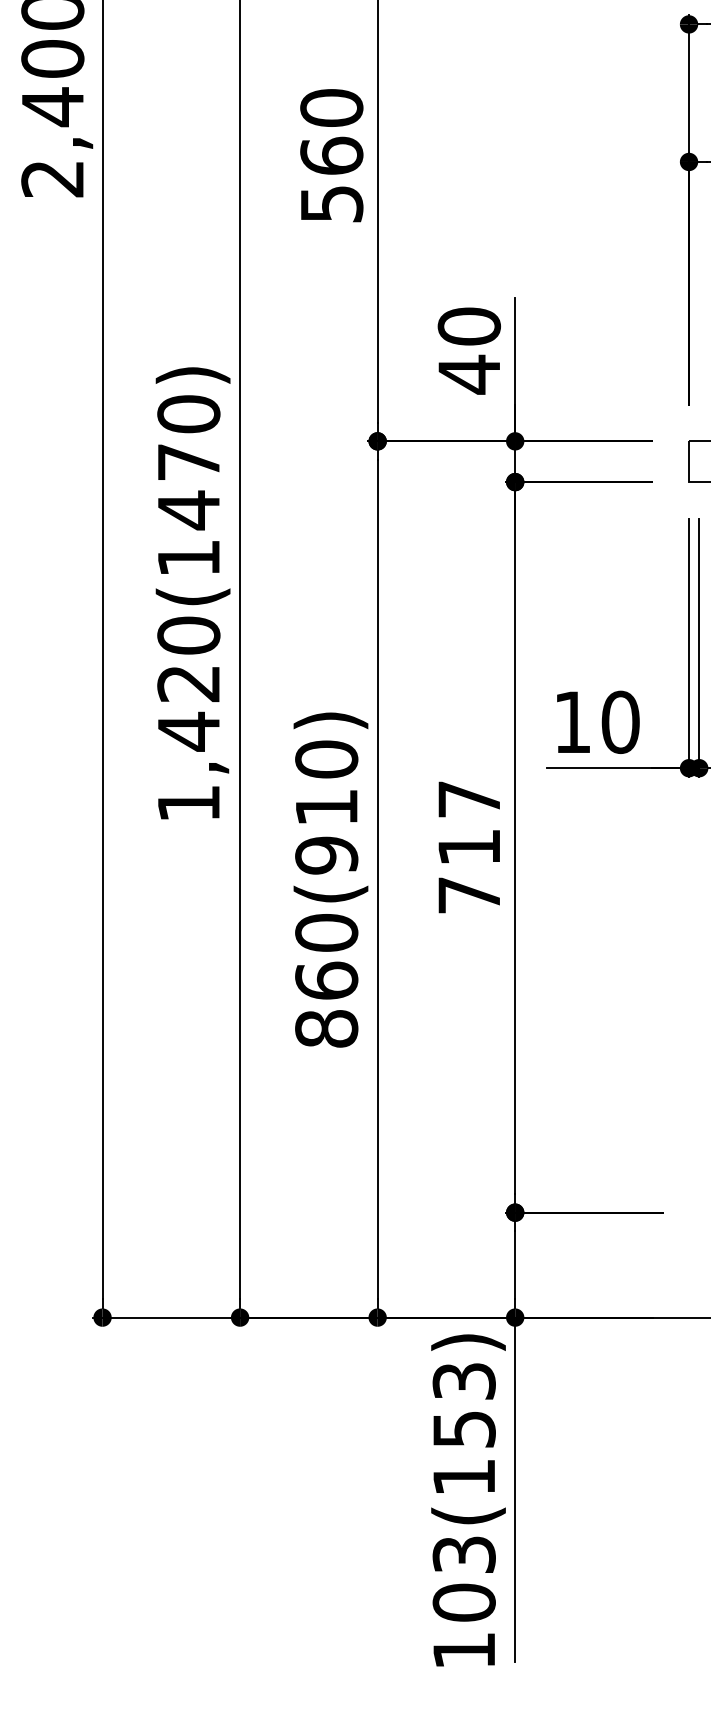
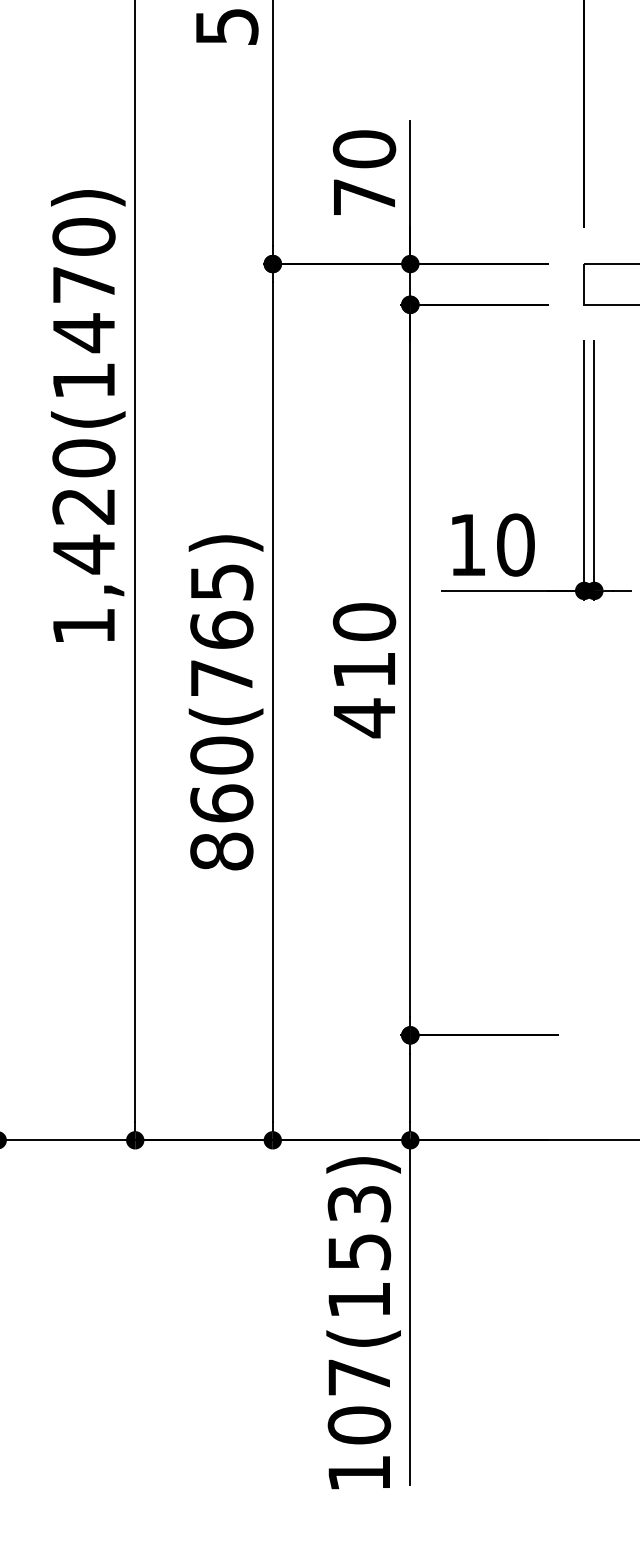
text: (468, 374) -> (363, 197), 40 -> 70
text: (326, 807) -> (221, 630), 860(910) -> 860(765)
text: (469, 847) -> (364, 670), 717 -> 410
text: (463, 1554) -> (358, 1377), 103(153) -> 107(153)

